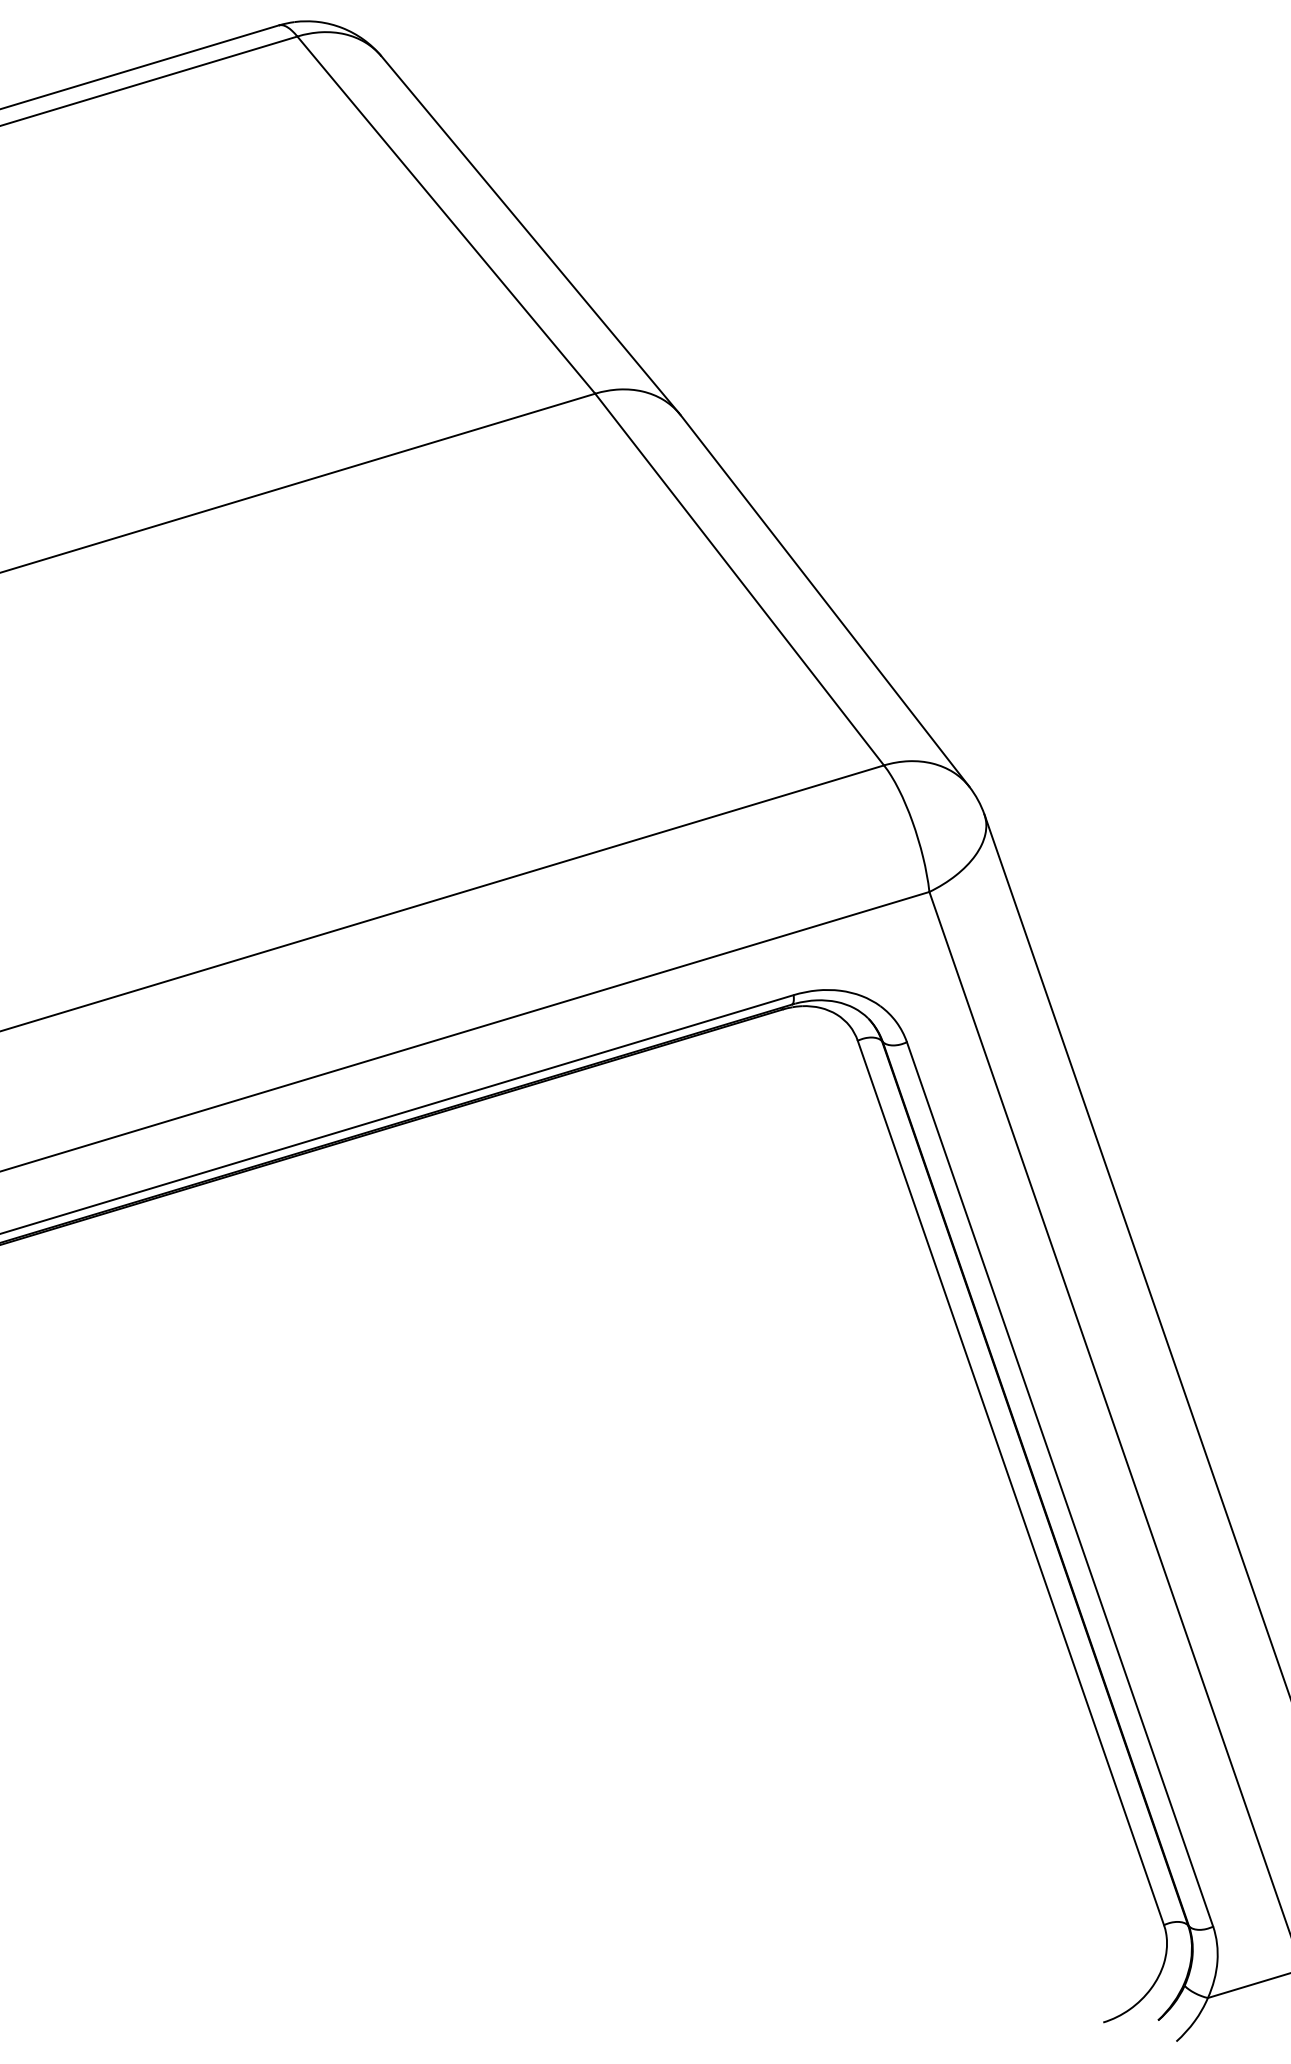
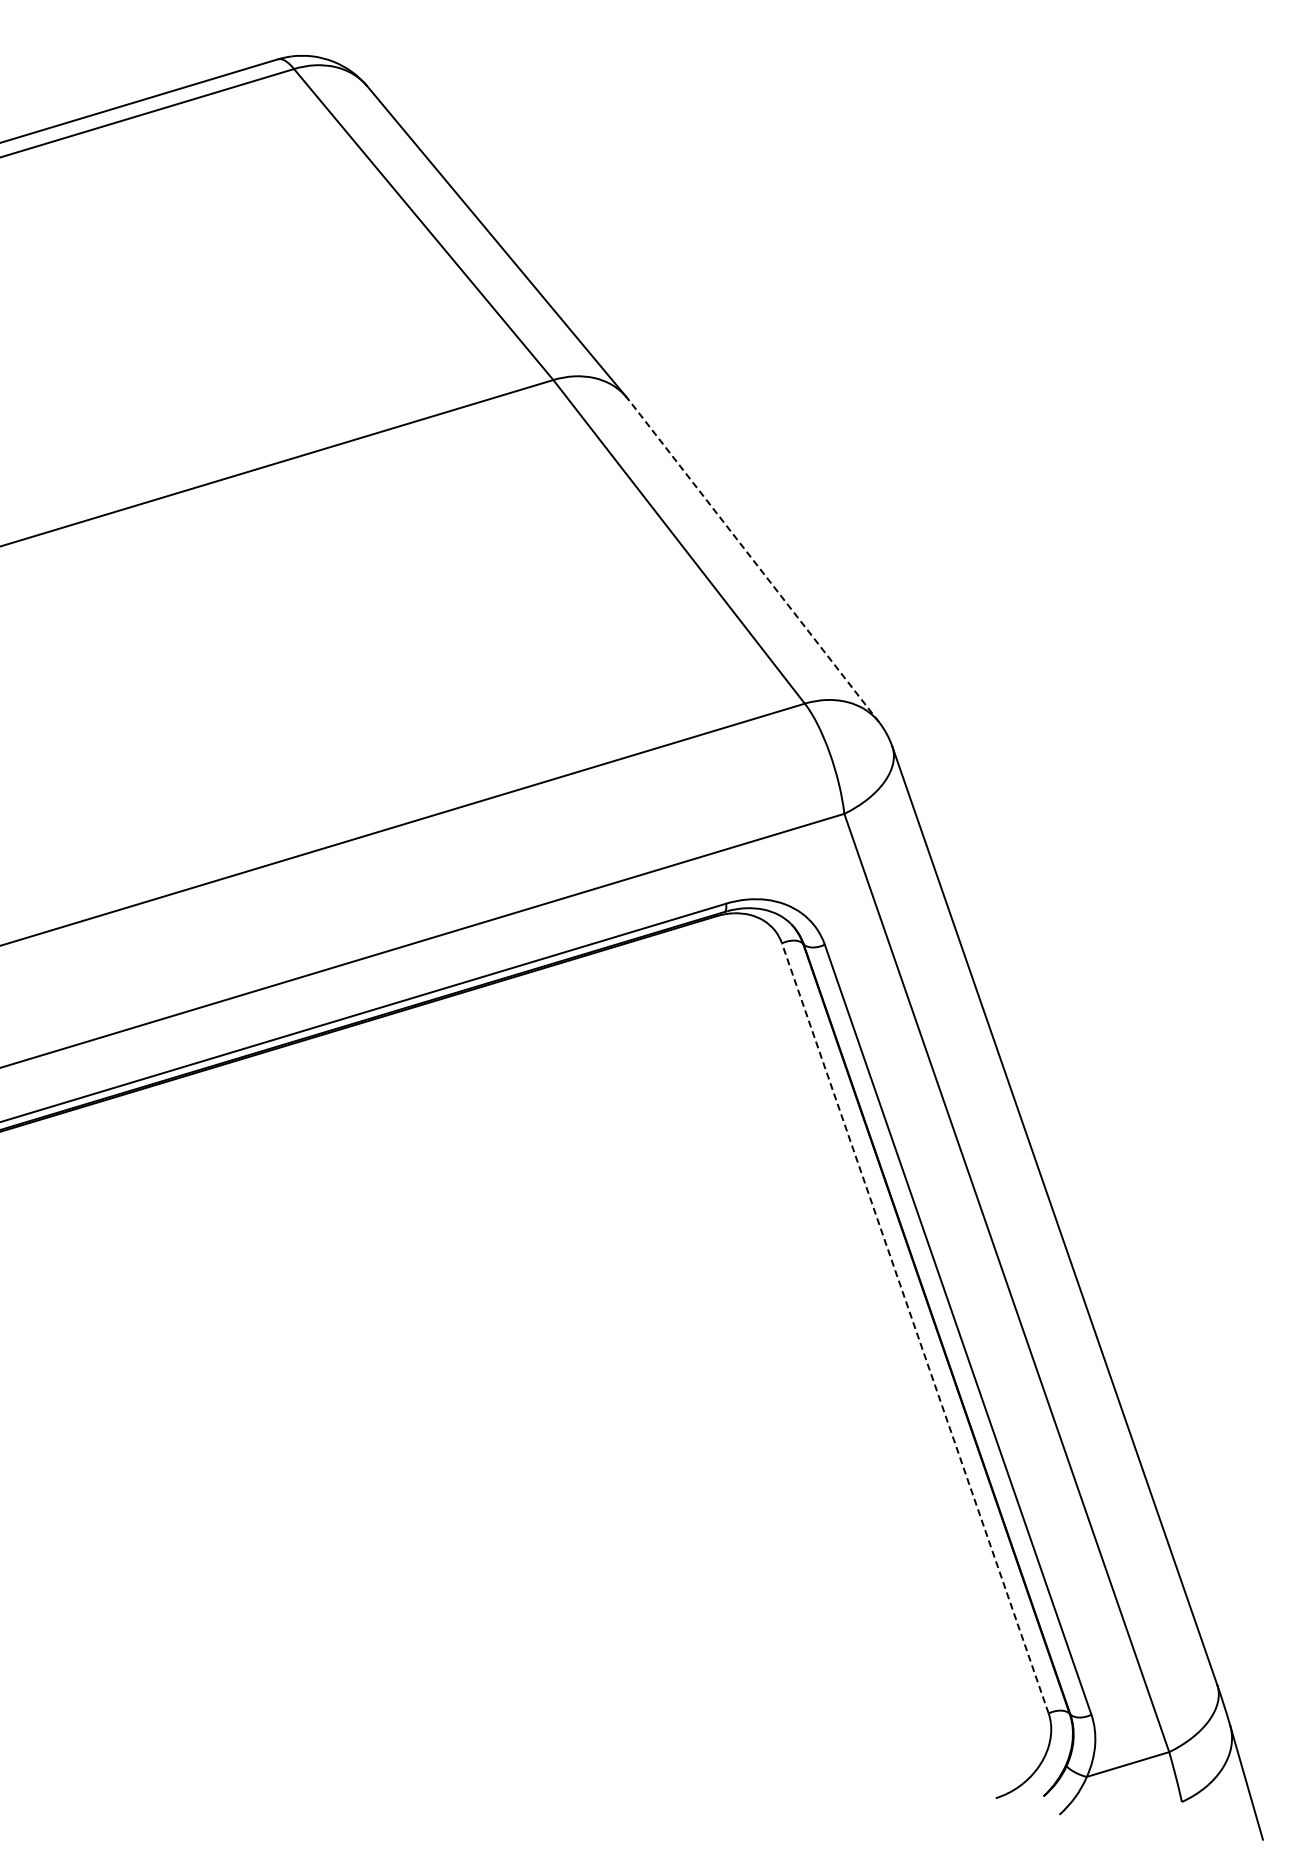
line: (825, 600) -> (753, 560), solid -> dashed
line: (1011, 1483) -> (915, 1328), solid -> dashed

